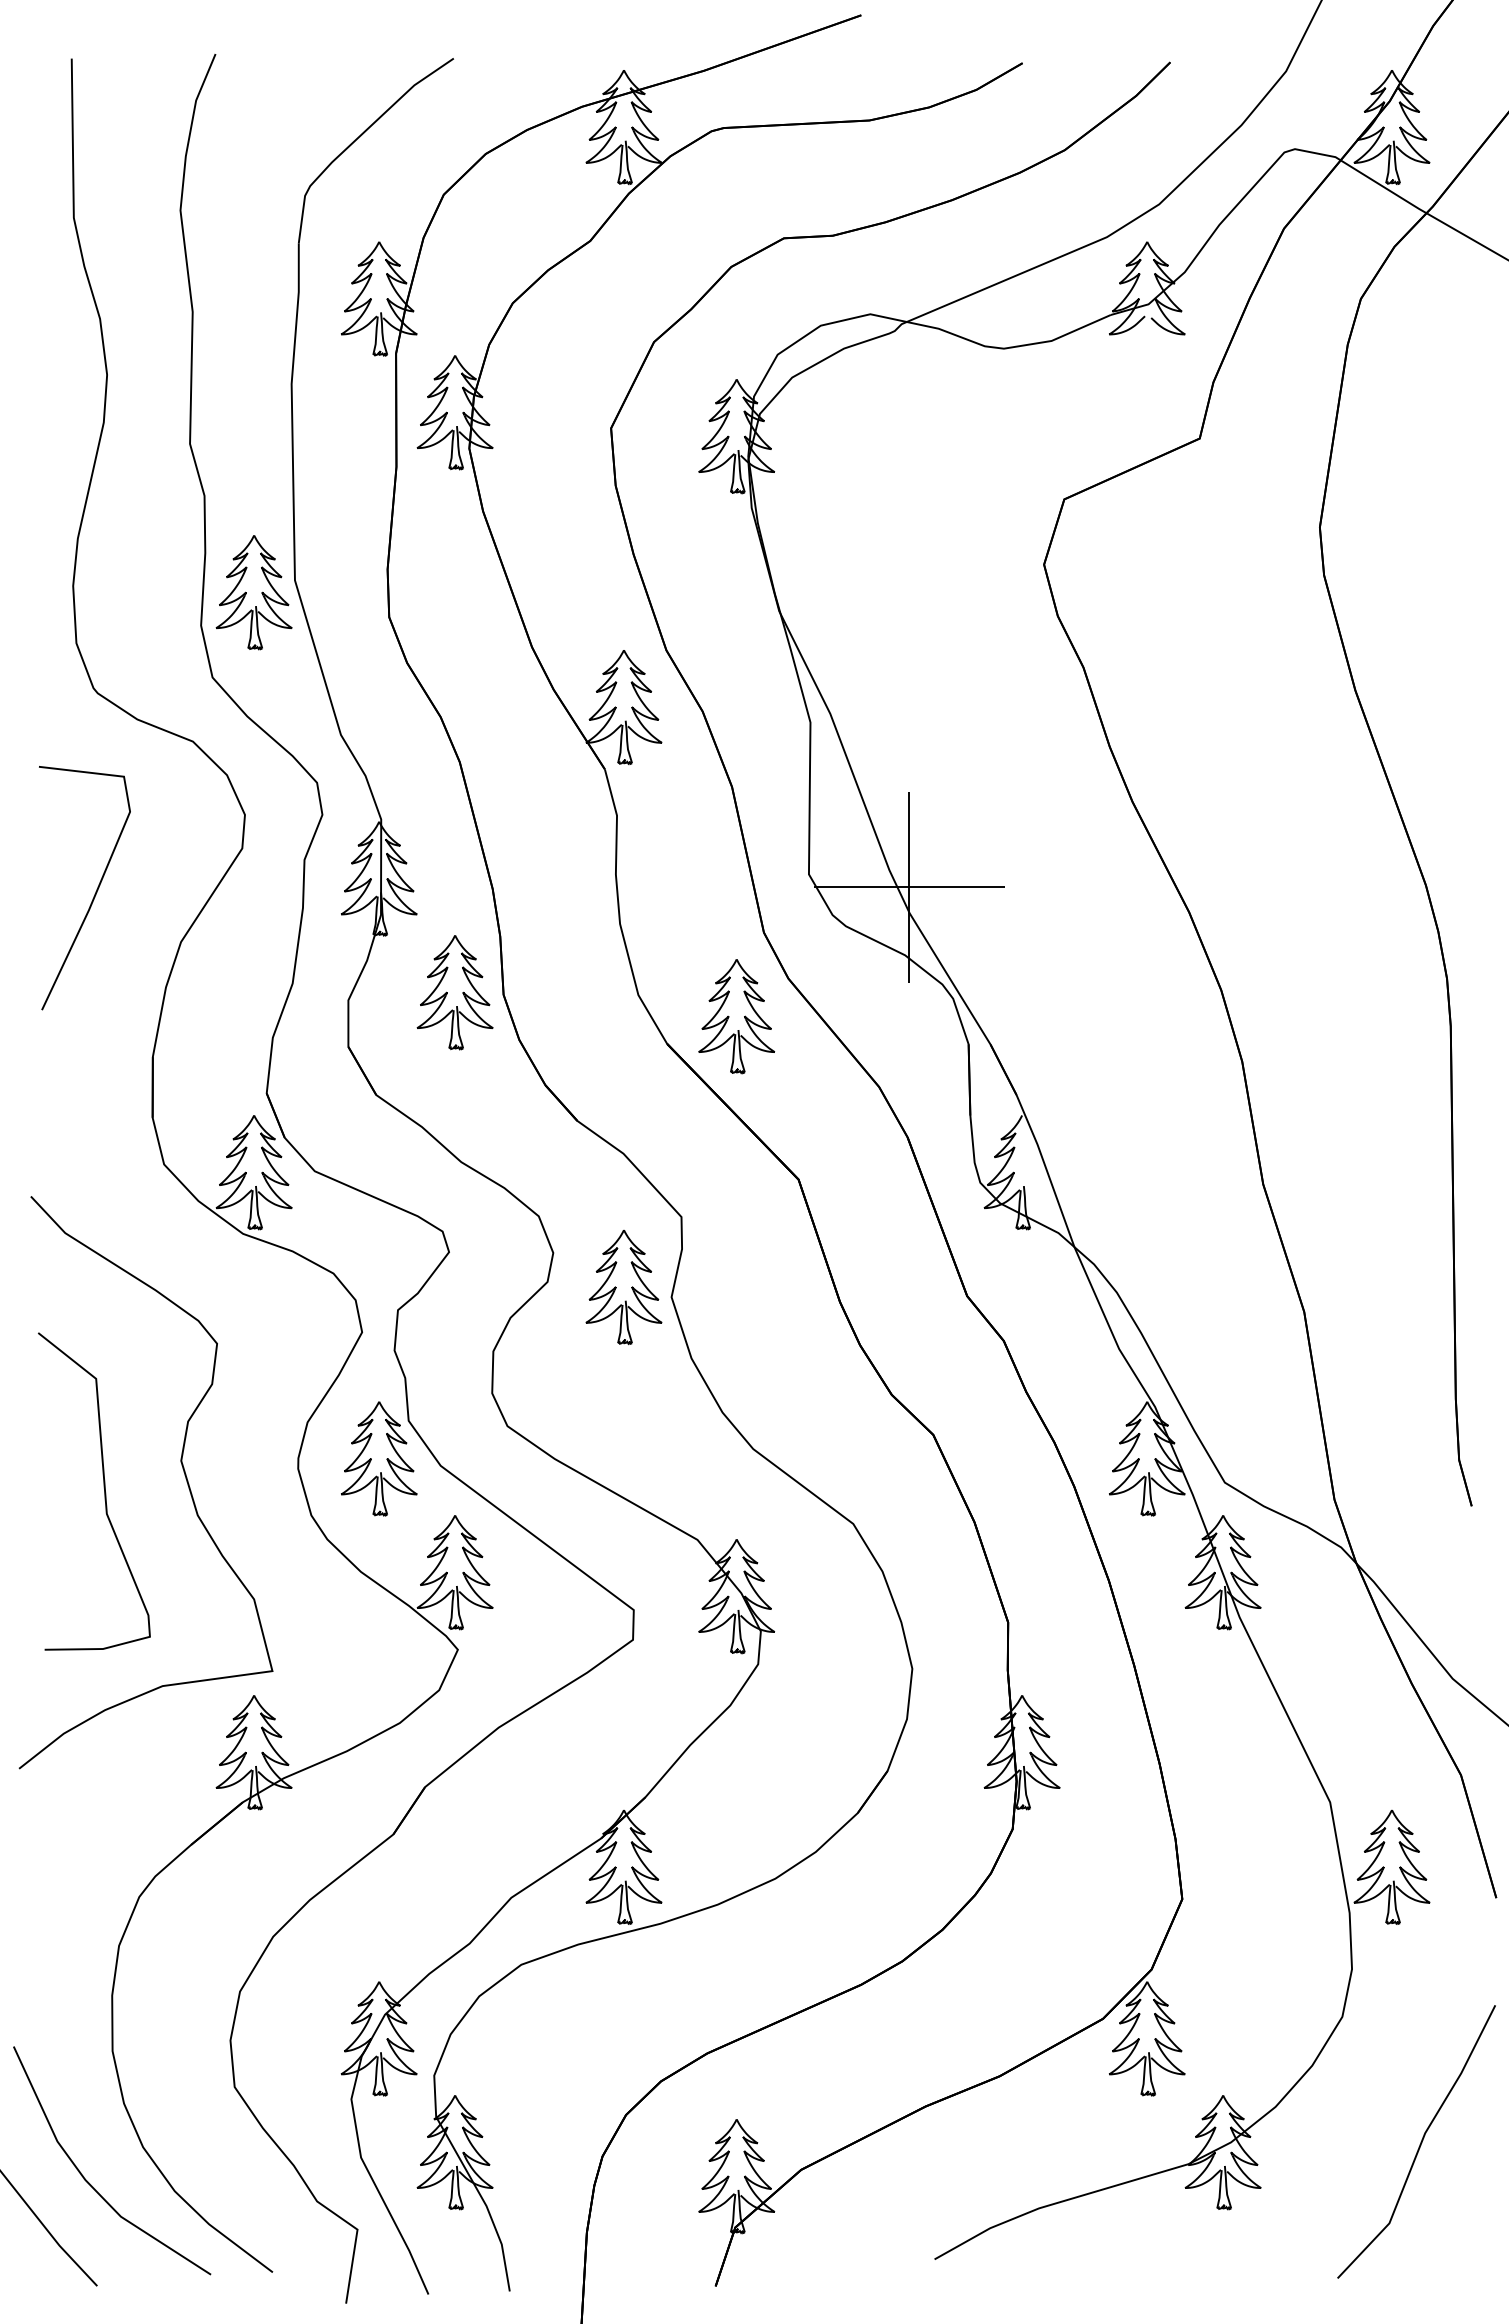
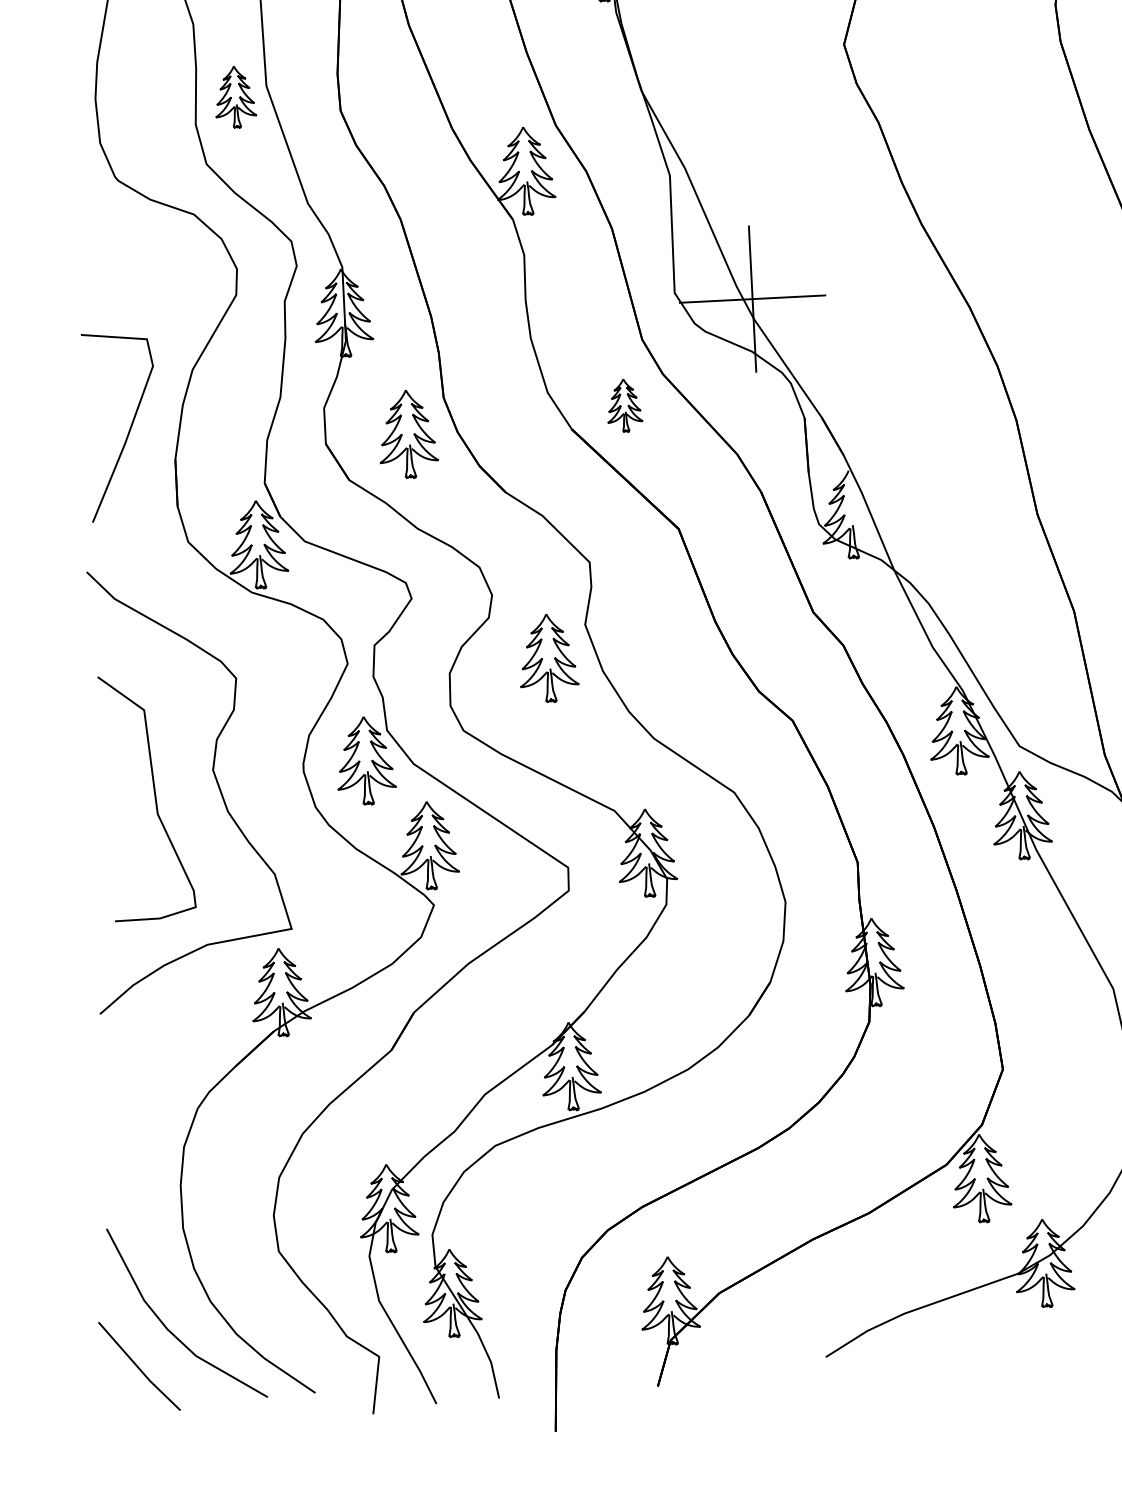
part: (253, 592) -> (234, 97), size x0.7
line: (95, 891) -> (129, 428), moved
part: (454, 992) -> (407, 434), moved
part: (736, 1016) -> (624, 405), size x0.6
part: (623, 1287) -> (548, 658), moved

